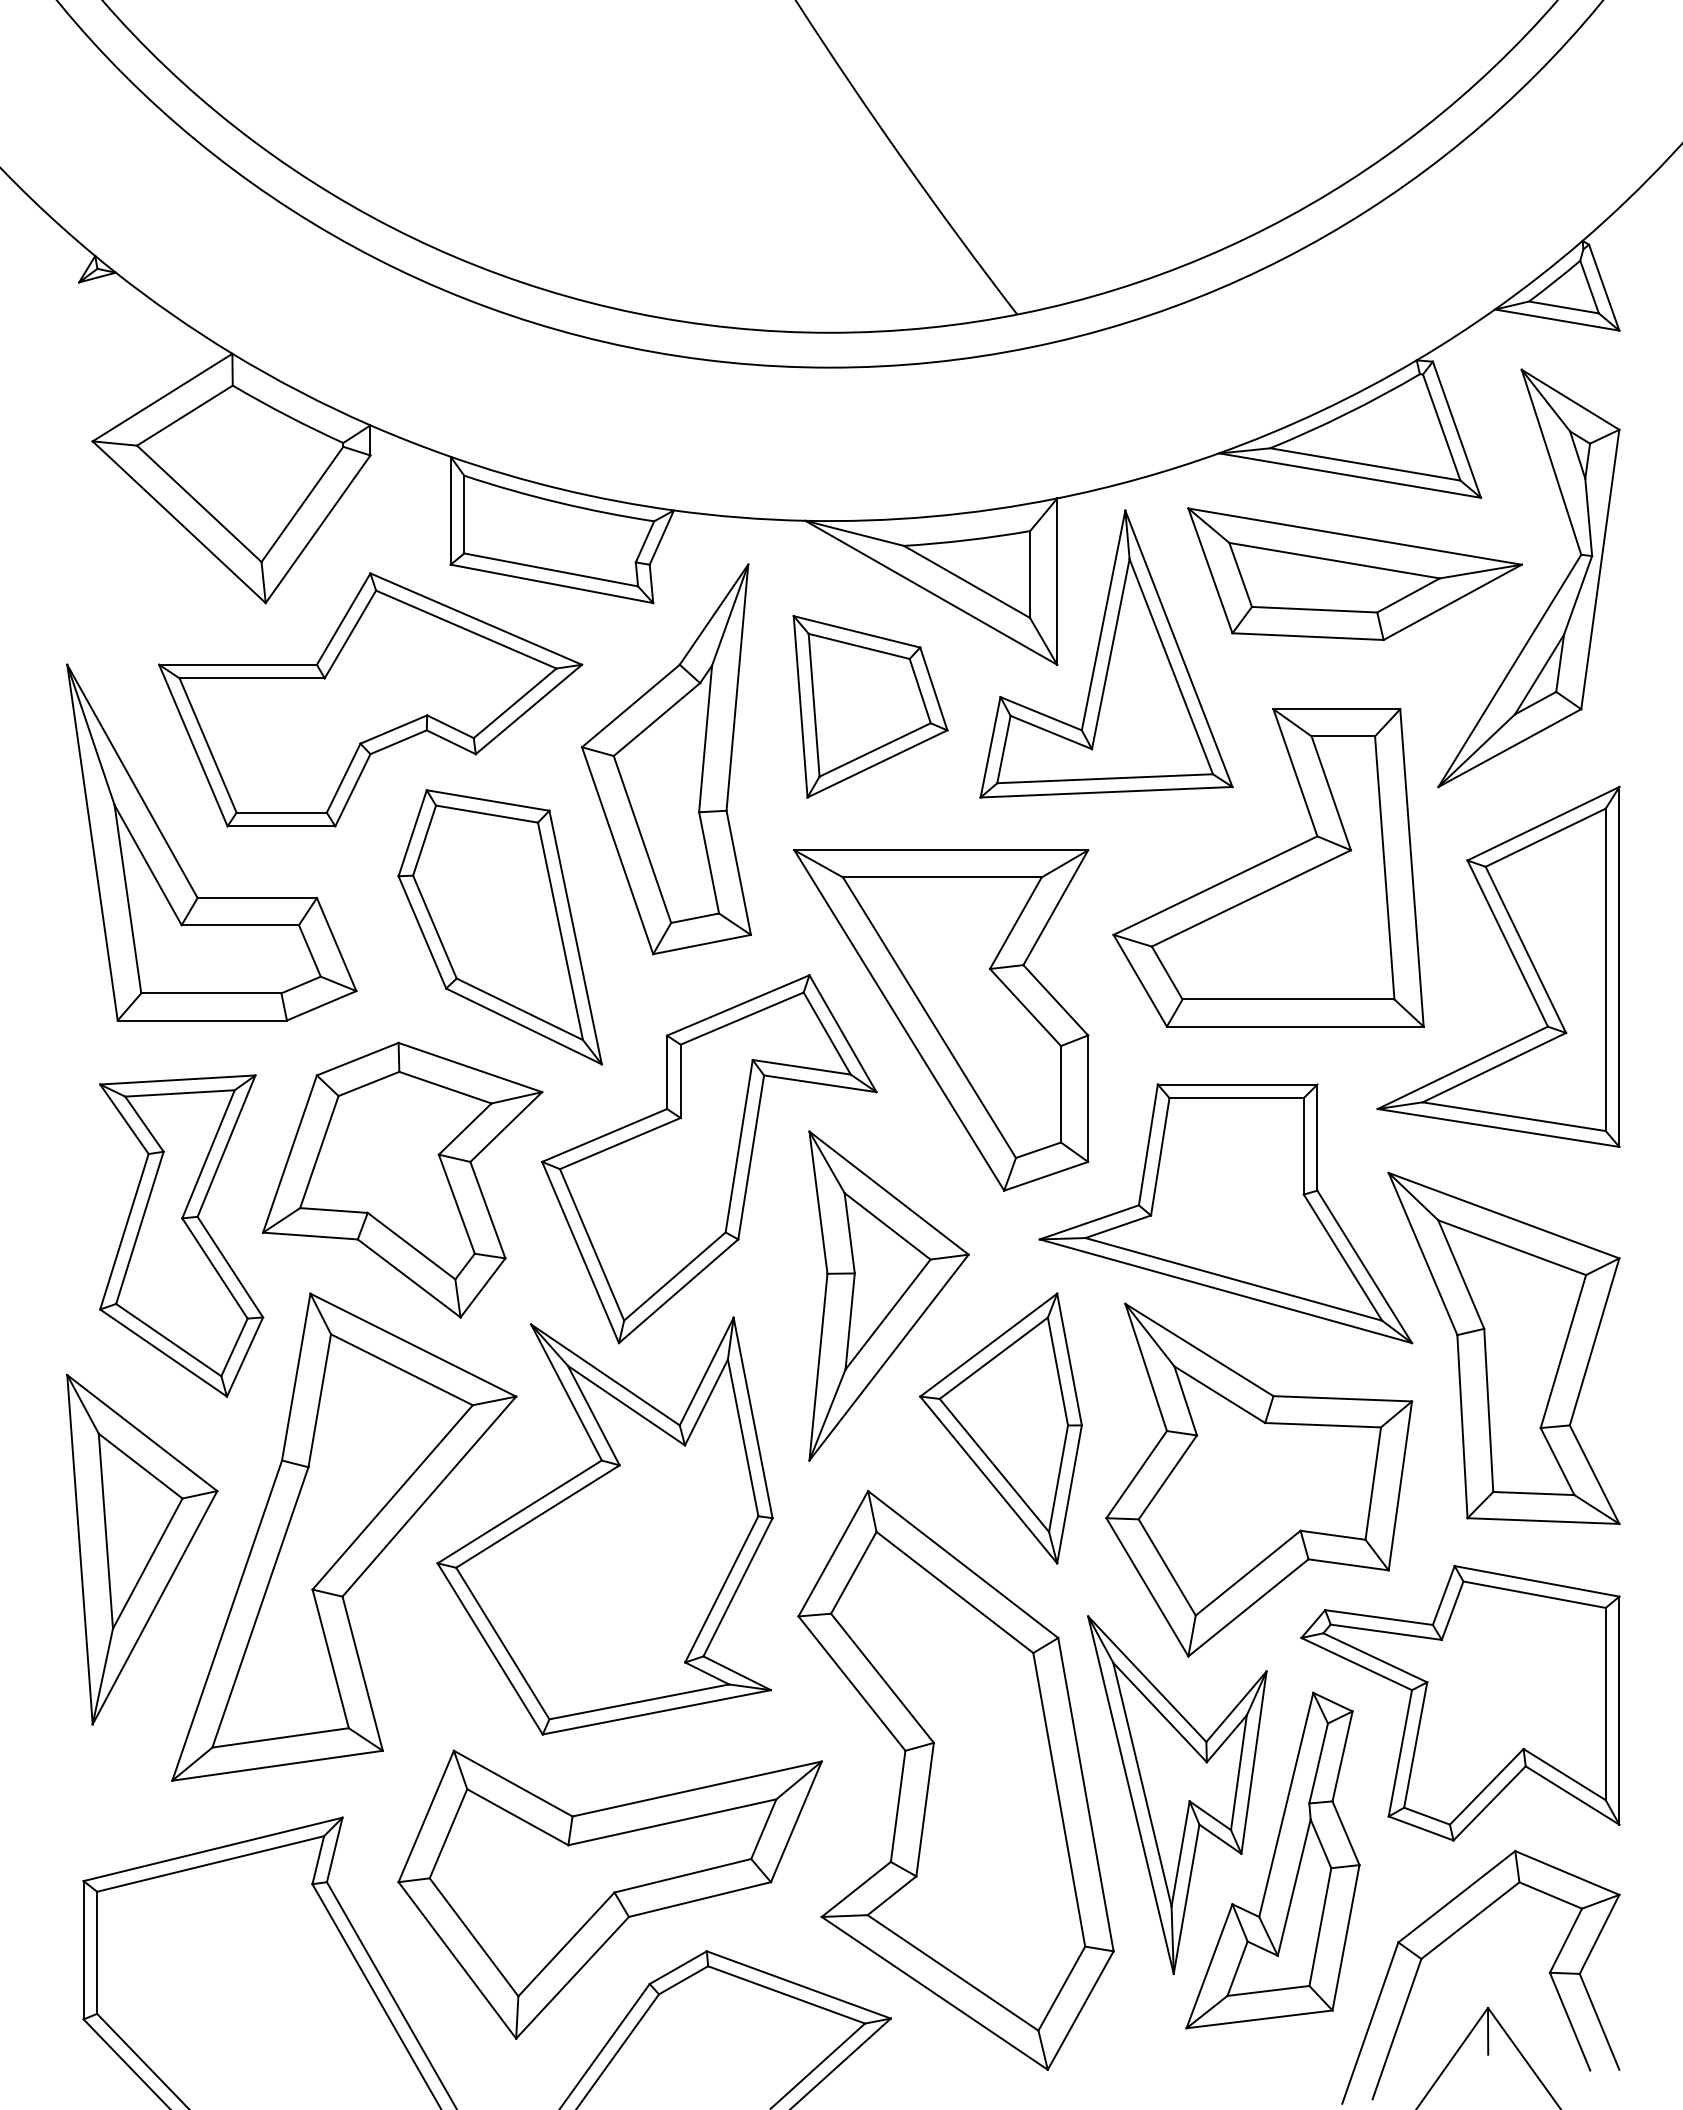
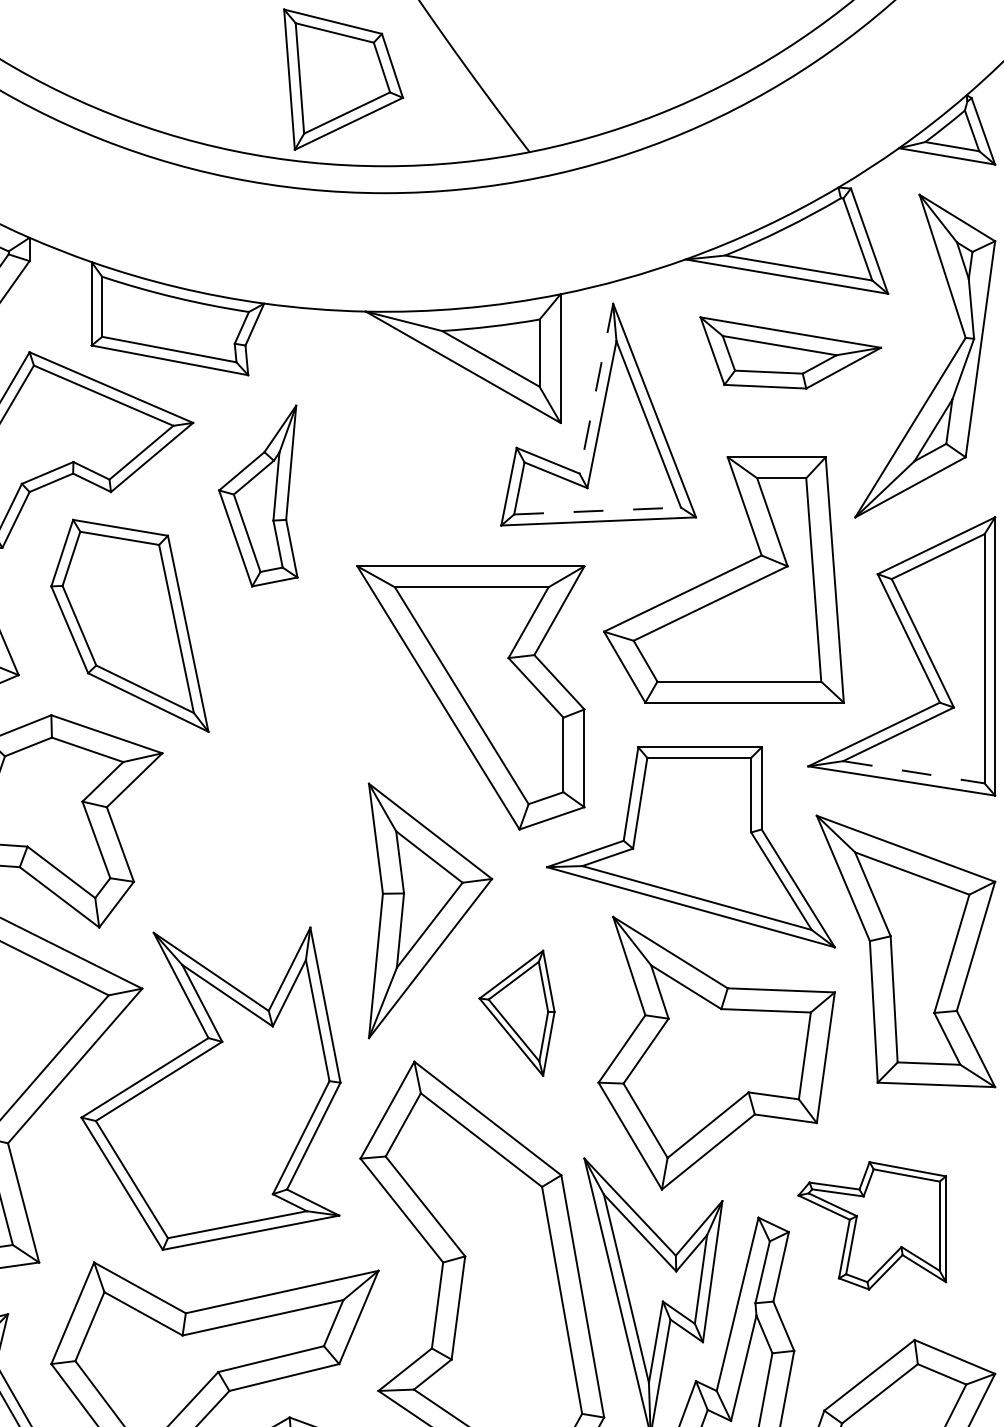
part: (1354, 574) -> (790, 353), size x0.7
line: (1103, 620) -> (596, 388), solid -> dashed
part: (870, 706) -> (343, 79), moved
part: (665, 759) -> (257, 496), size x0.6
line: (1105, 778) -> (597, 510), solid -> dashed
line: (1514, 1116) -> (914, 772), solid -> dashed
part: (709, 1159) -> (291, 805), removed
part: (1000, 1428) -> (516, 1013), size x0.6
part: (1460, 1703) -> (872, 1225), size x0.6

